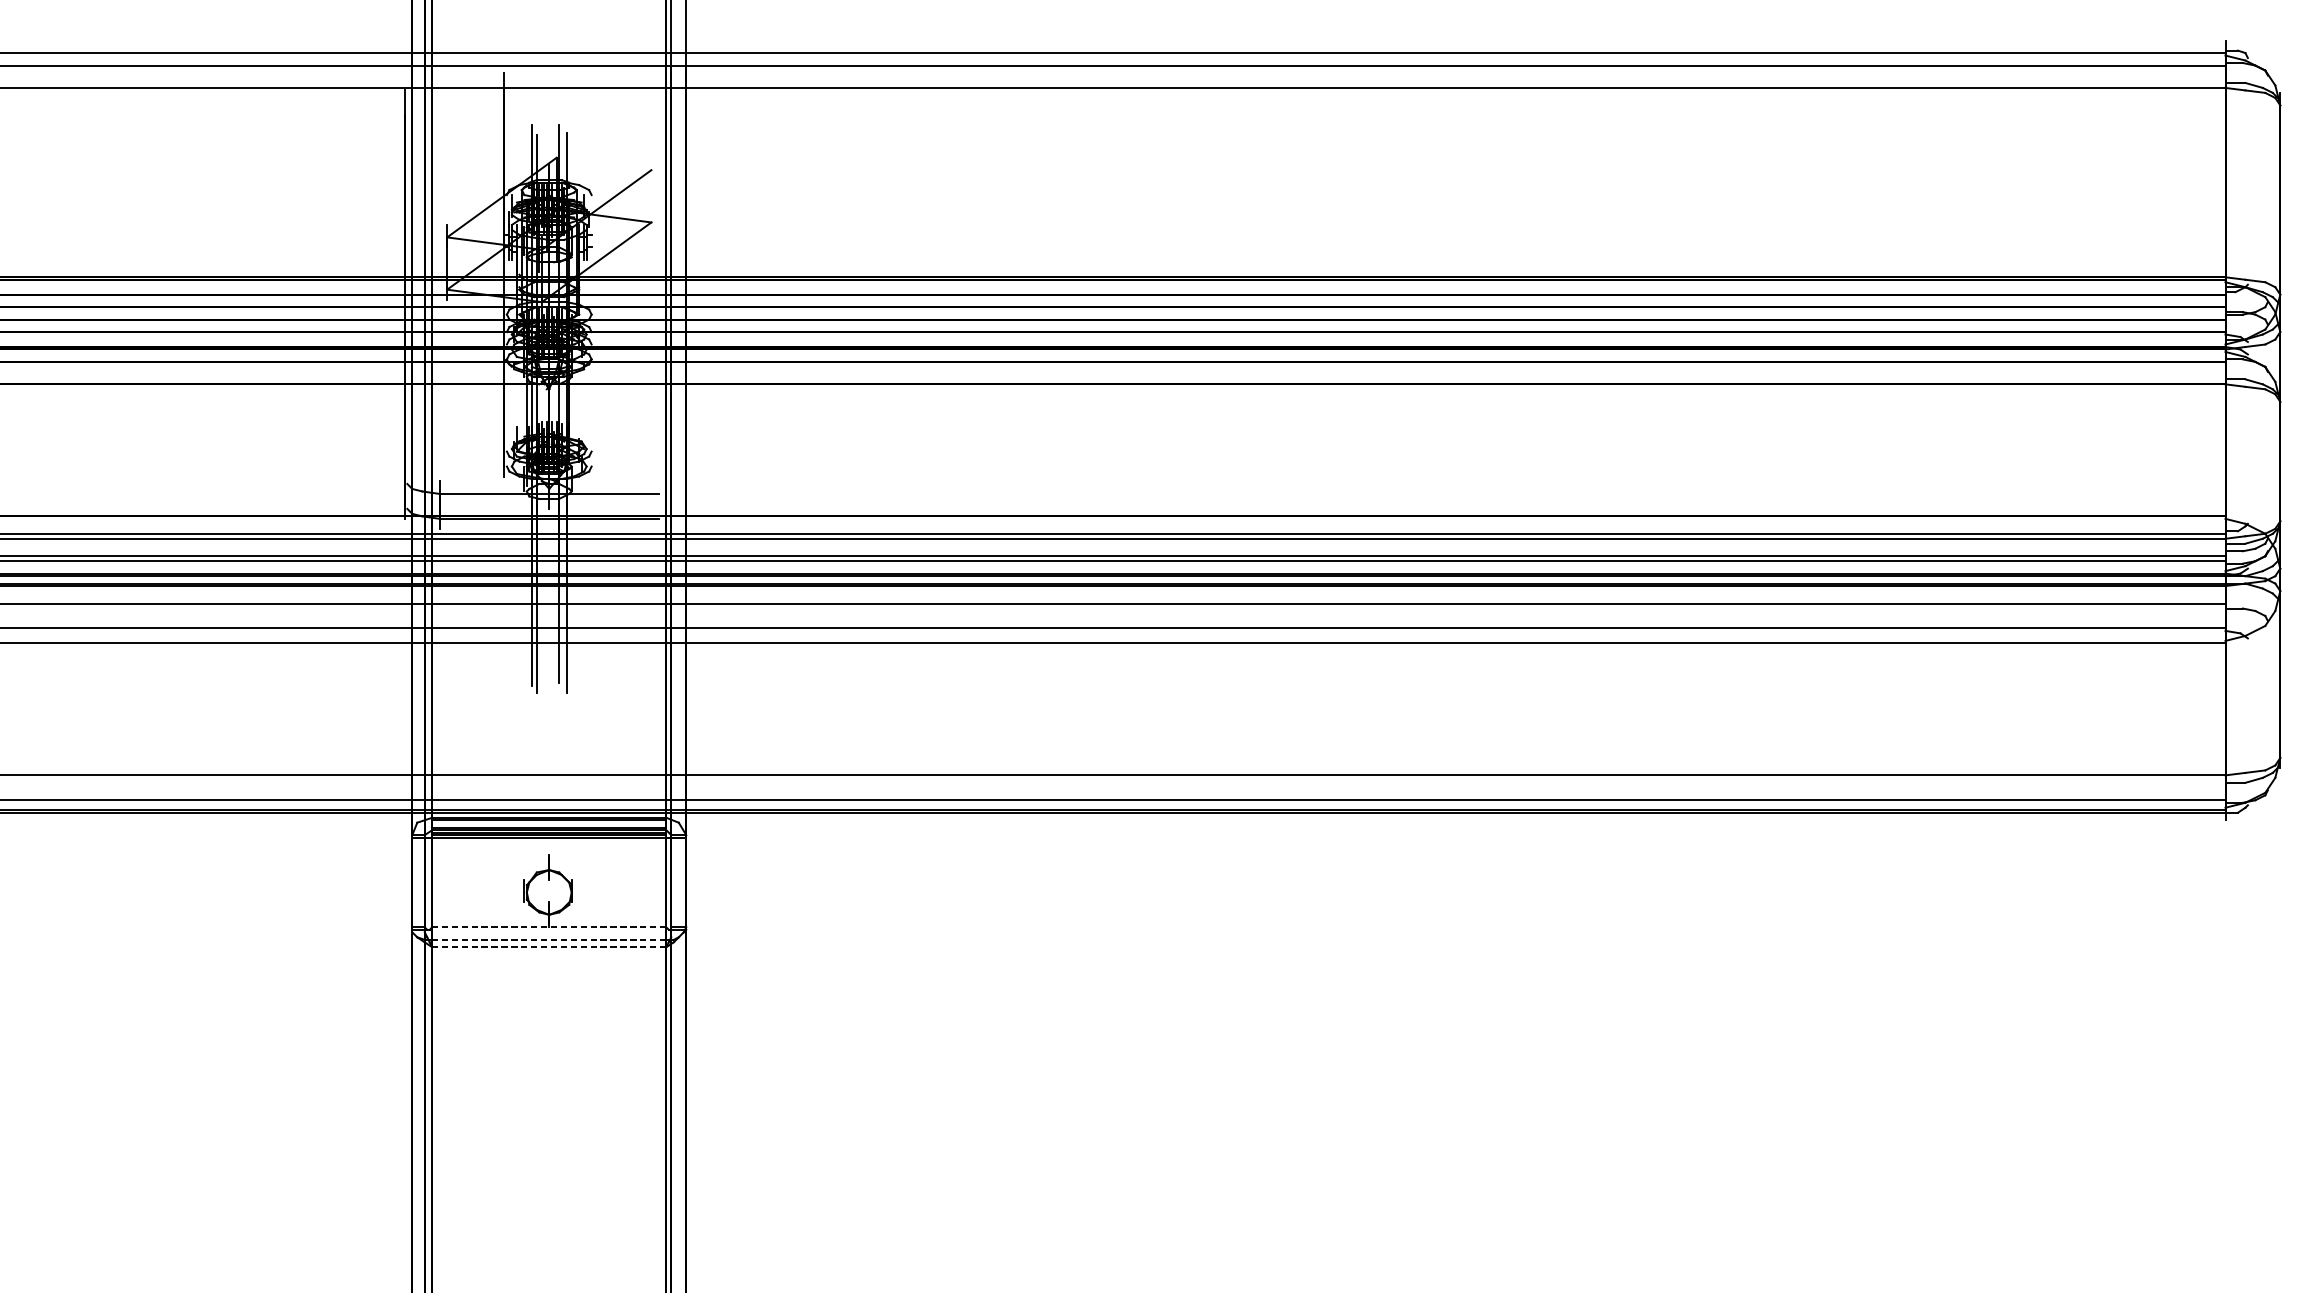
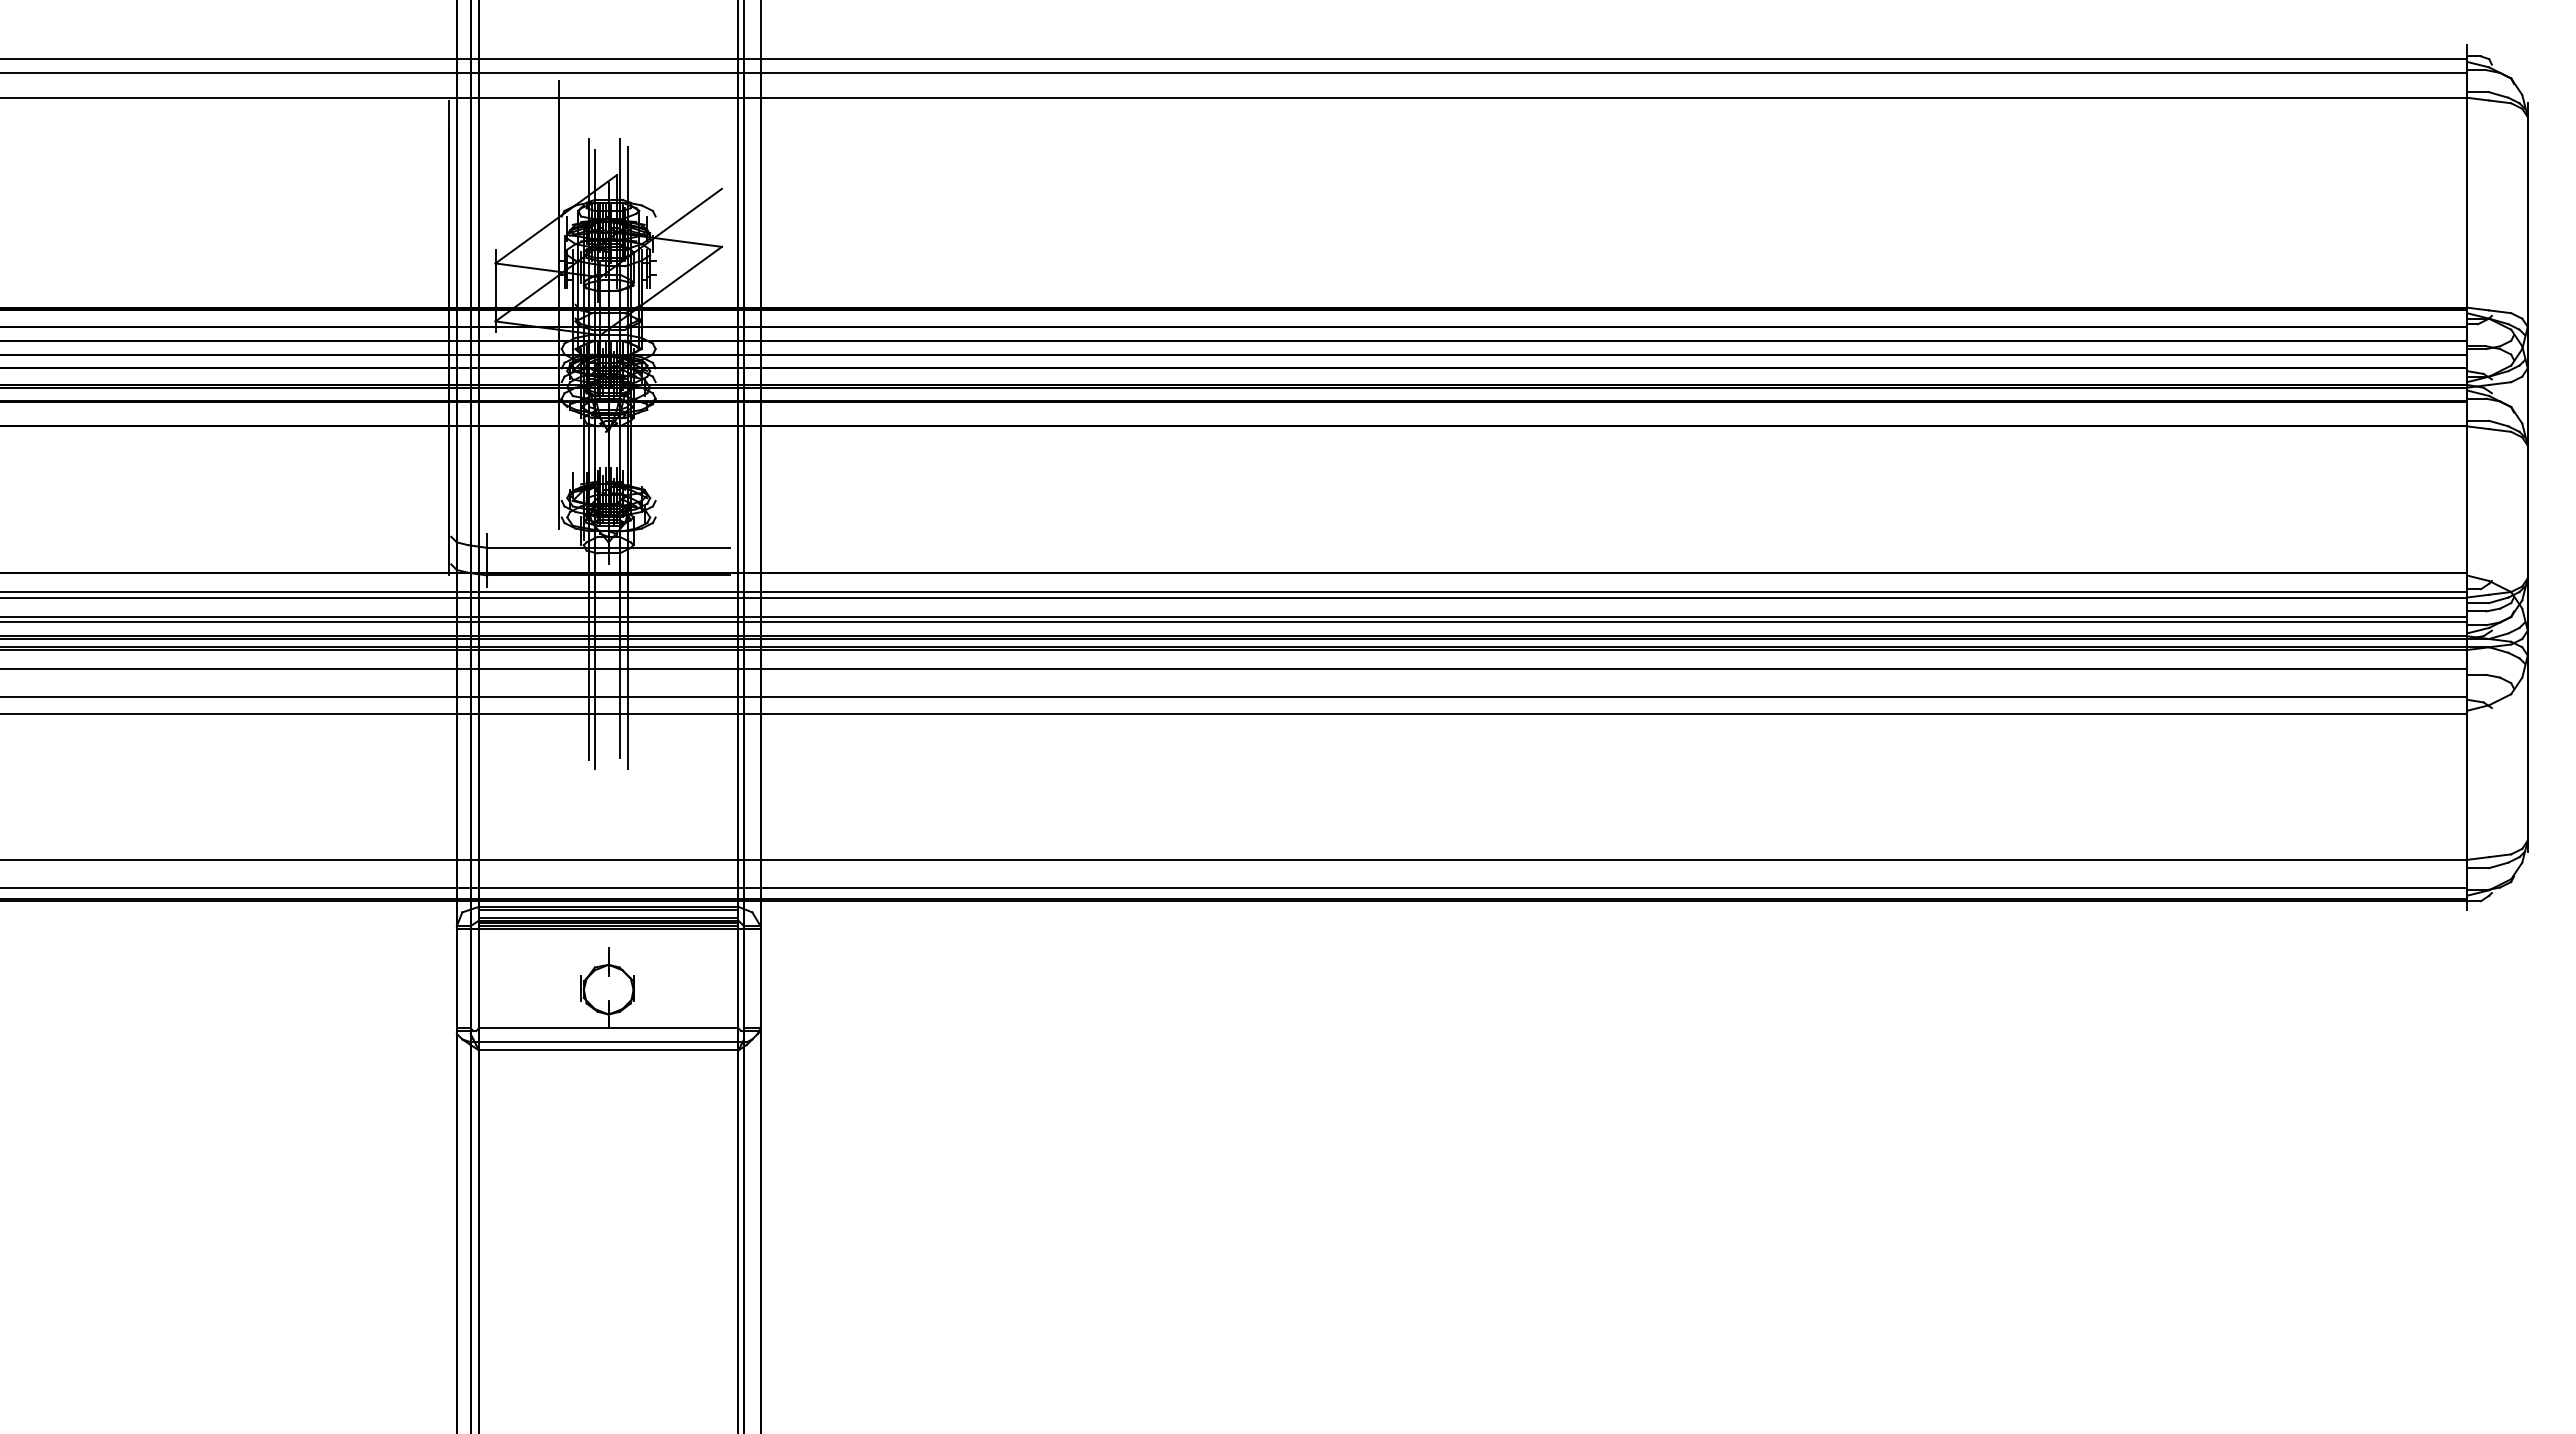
line: (549, 927) -> (608, 1028), dashed -> solid
line: (549, 940) -> (608, 1042), dashed -> solid
line: (549, 947) -> (608, 1050), dashed -> solid

